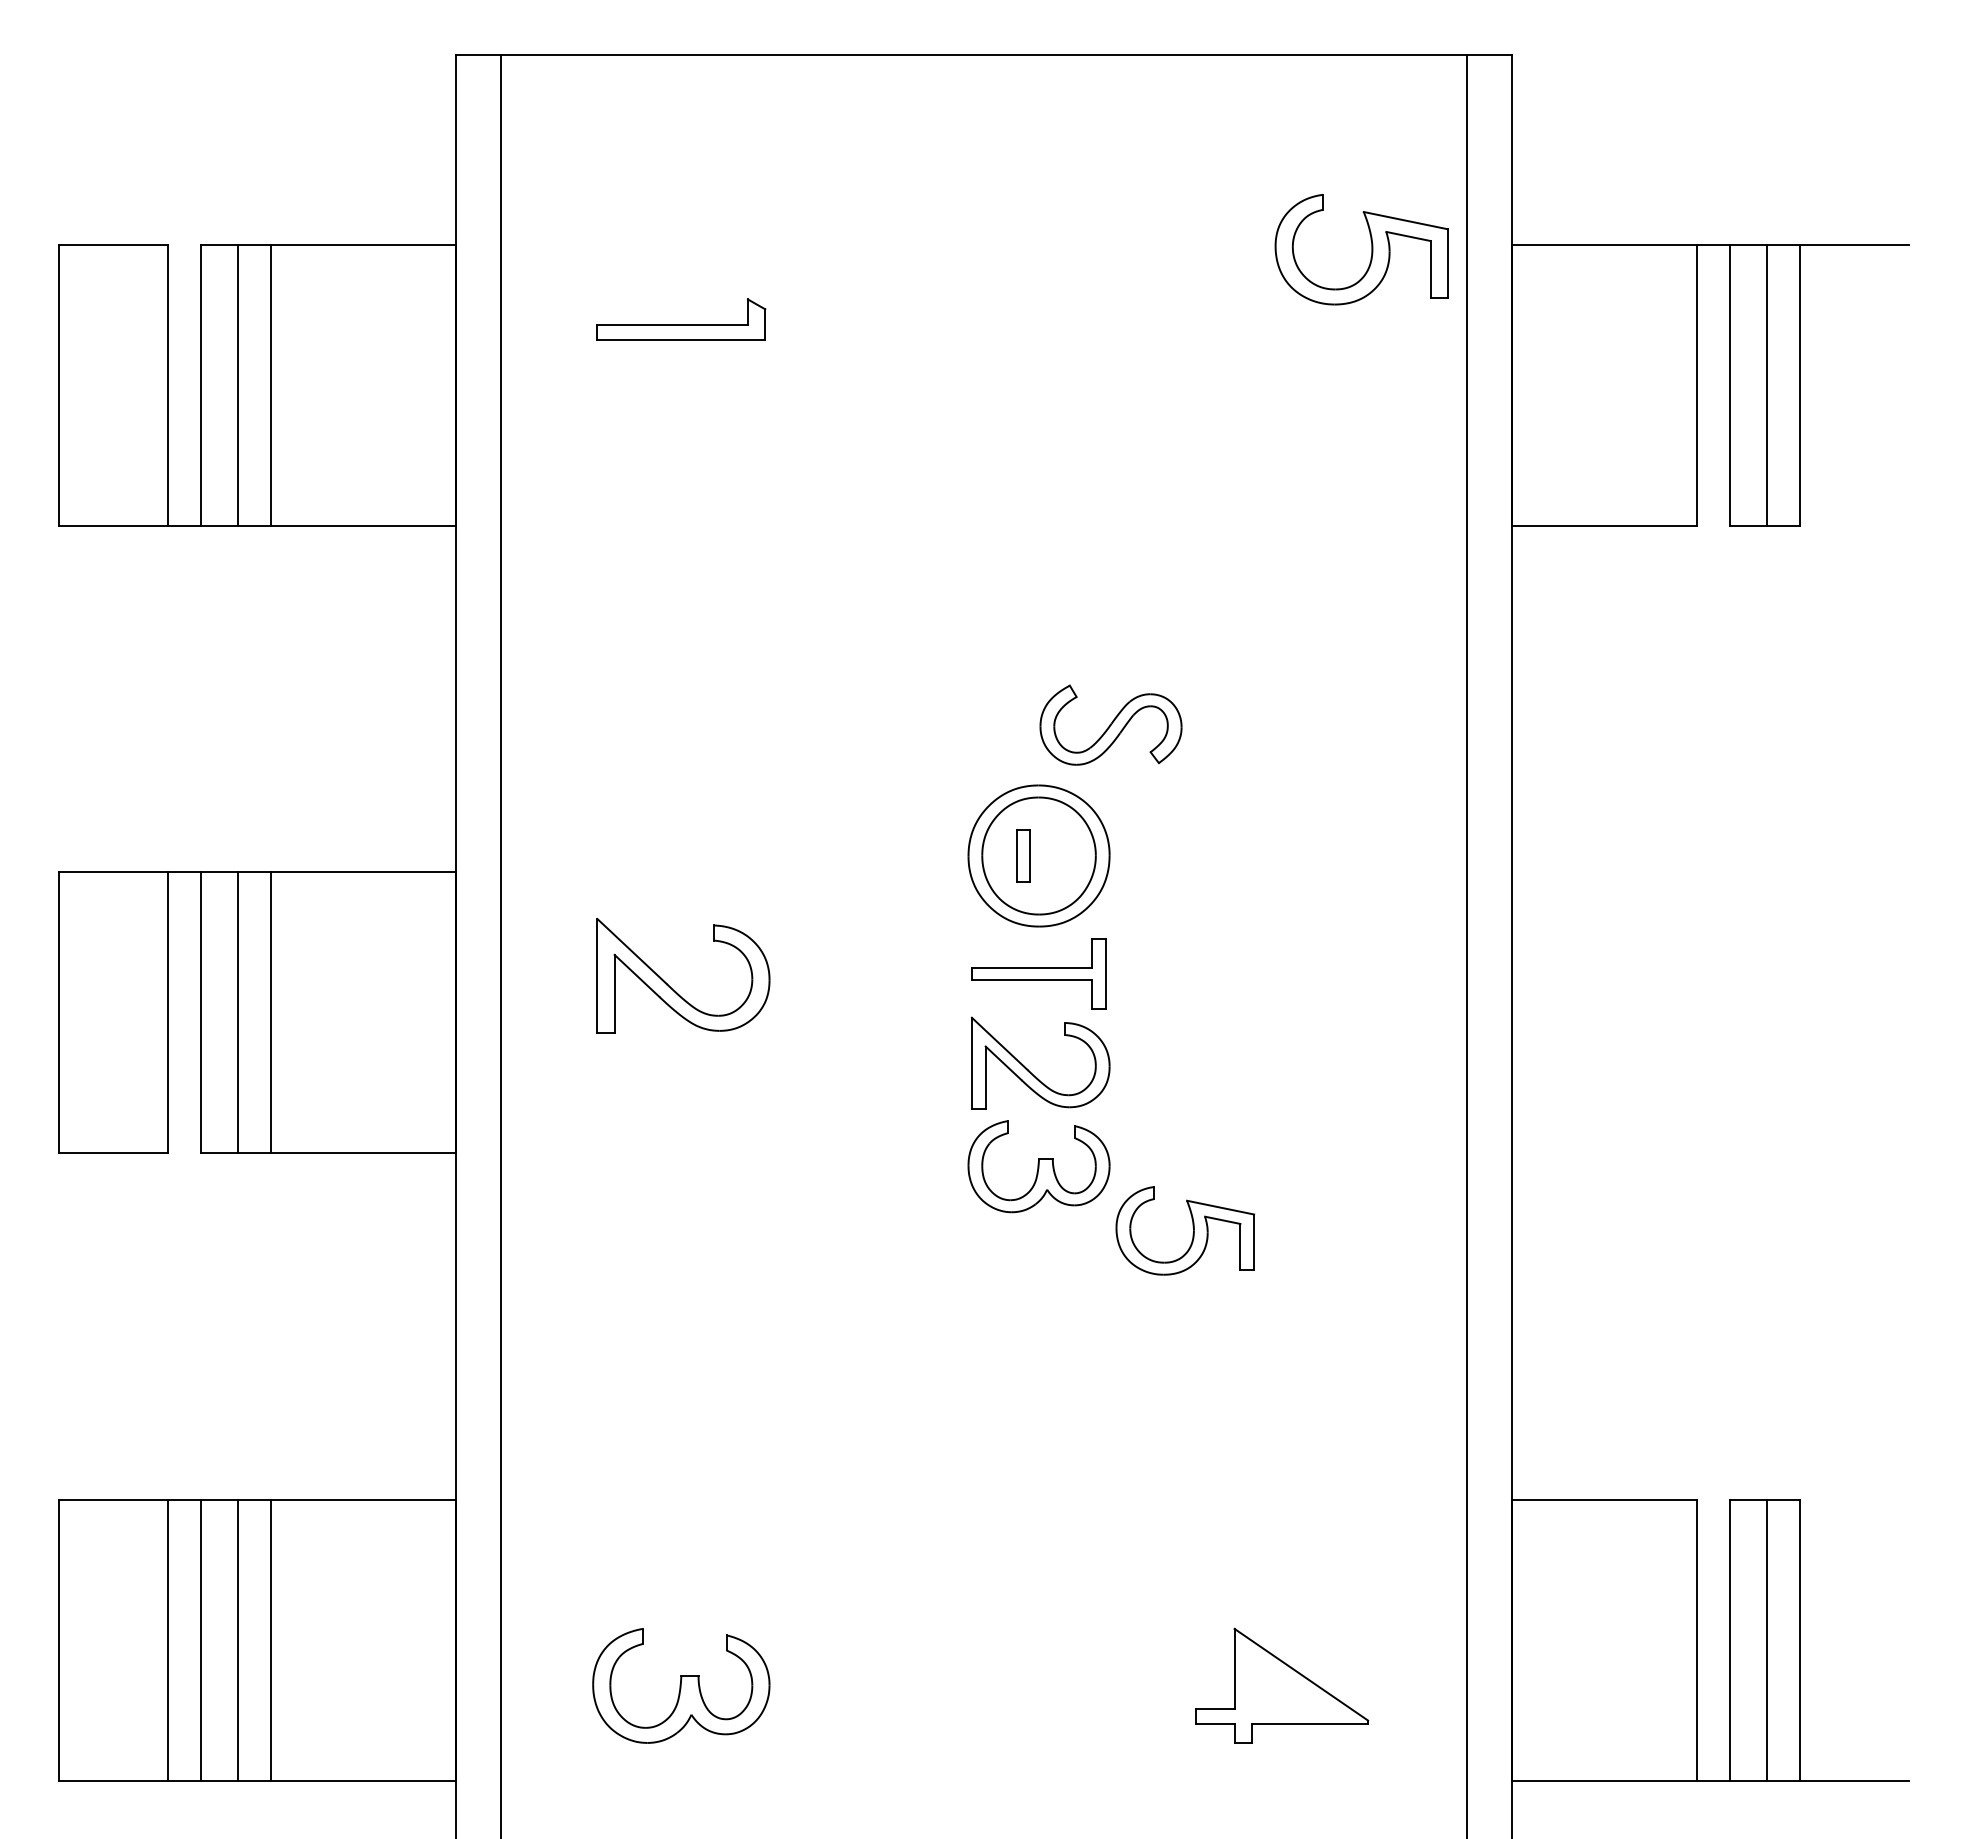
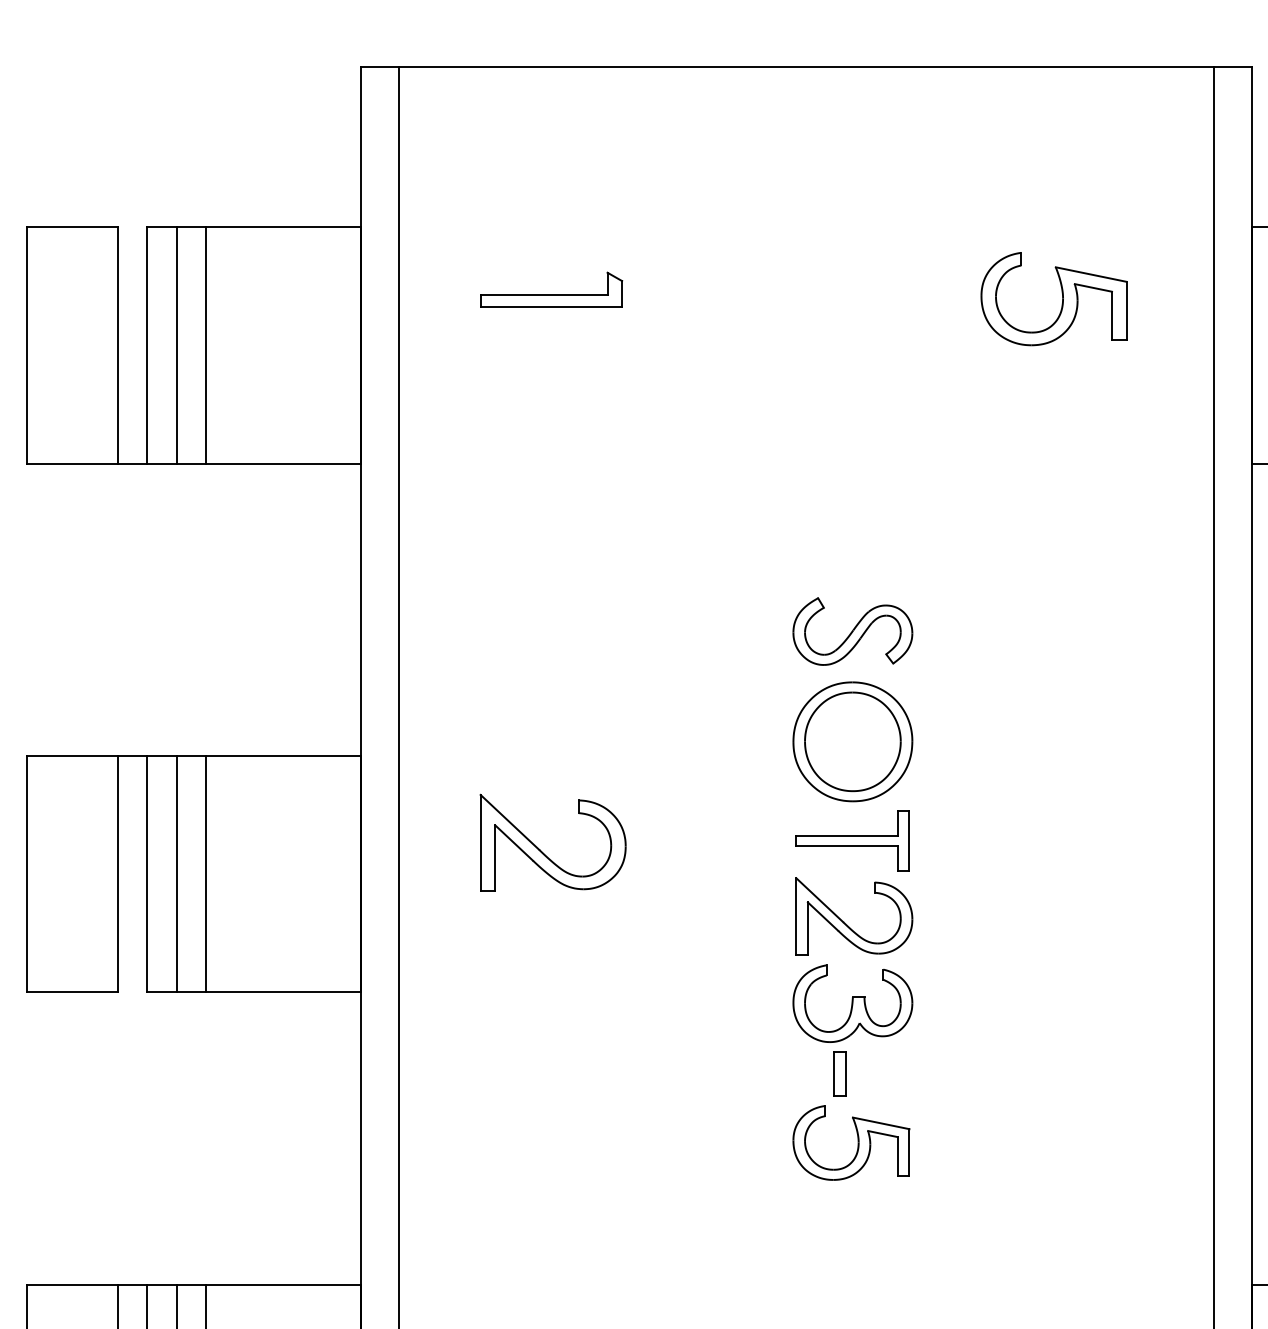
part: (1371, 249) -> (1062, 298), moved
part: (1110, 724) -> (852, 631), moved
part: (1023, 855) -> (839, 1073), moved
part: (1193, 1230) -> (858, 1142), moved

